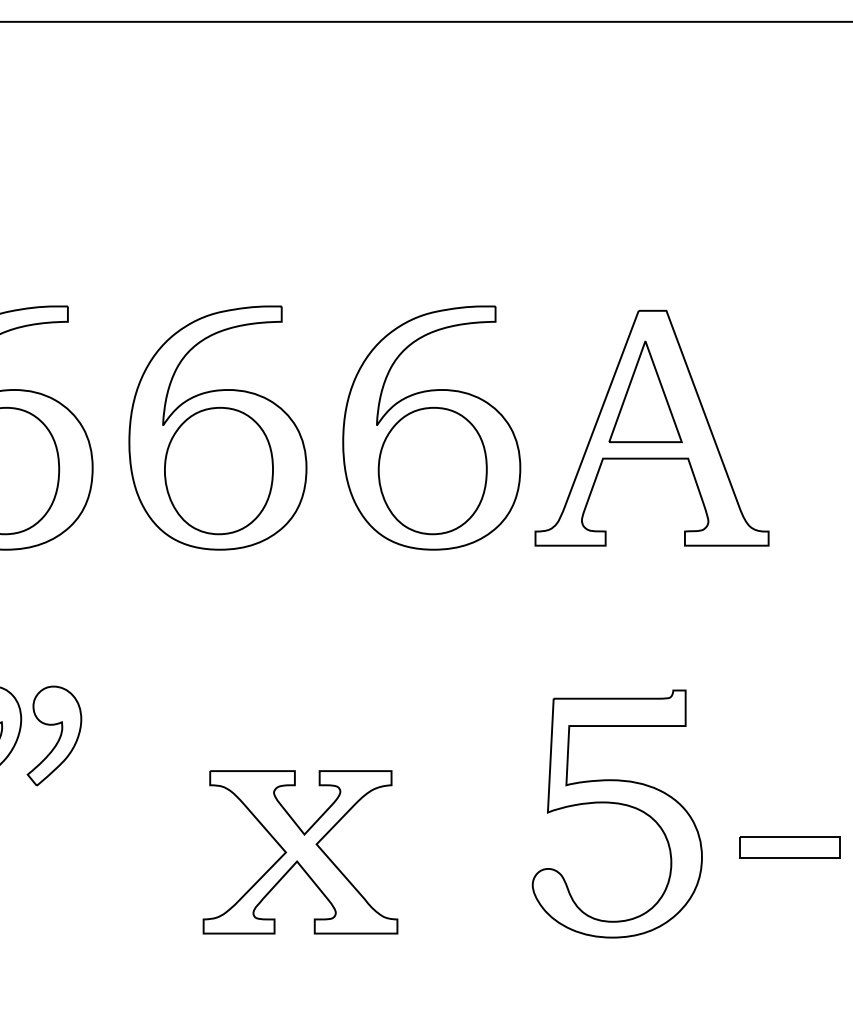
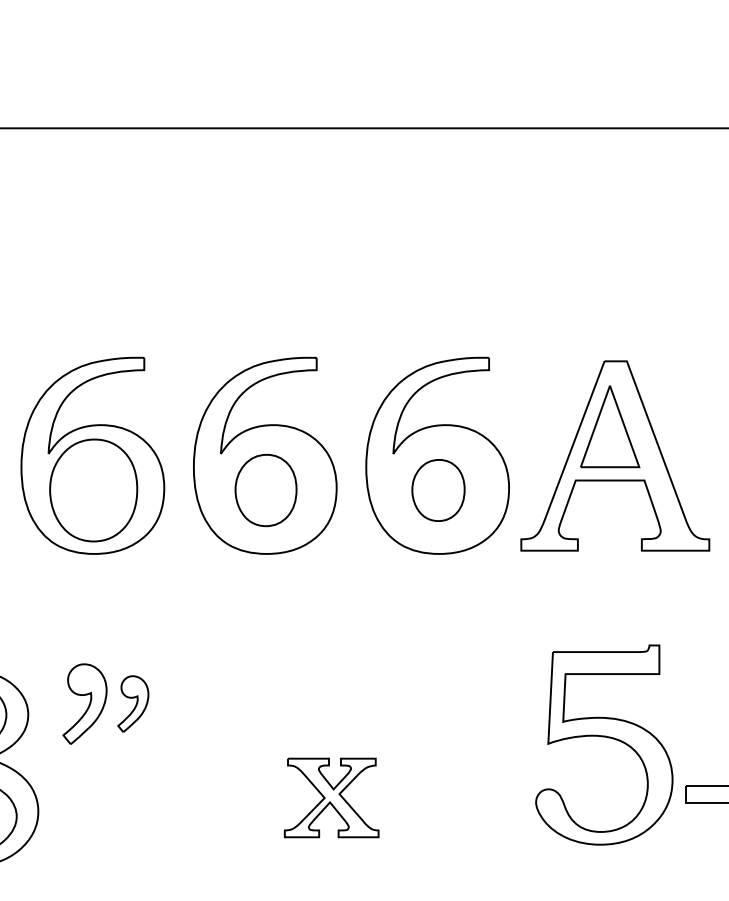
part: (218, 471) -> (265, 490), size x0.7
part: (432, 471) -> (438, 490), size x0.6
part: (53, 735) -> (132, 703), size x0.7
part: (617, 804) -> (604, 737), moved
part: (300, 851) -> (331, 797), size x0.6

